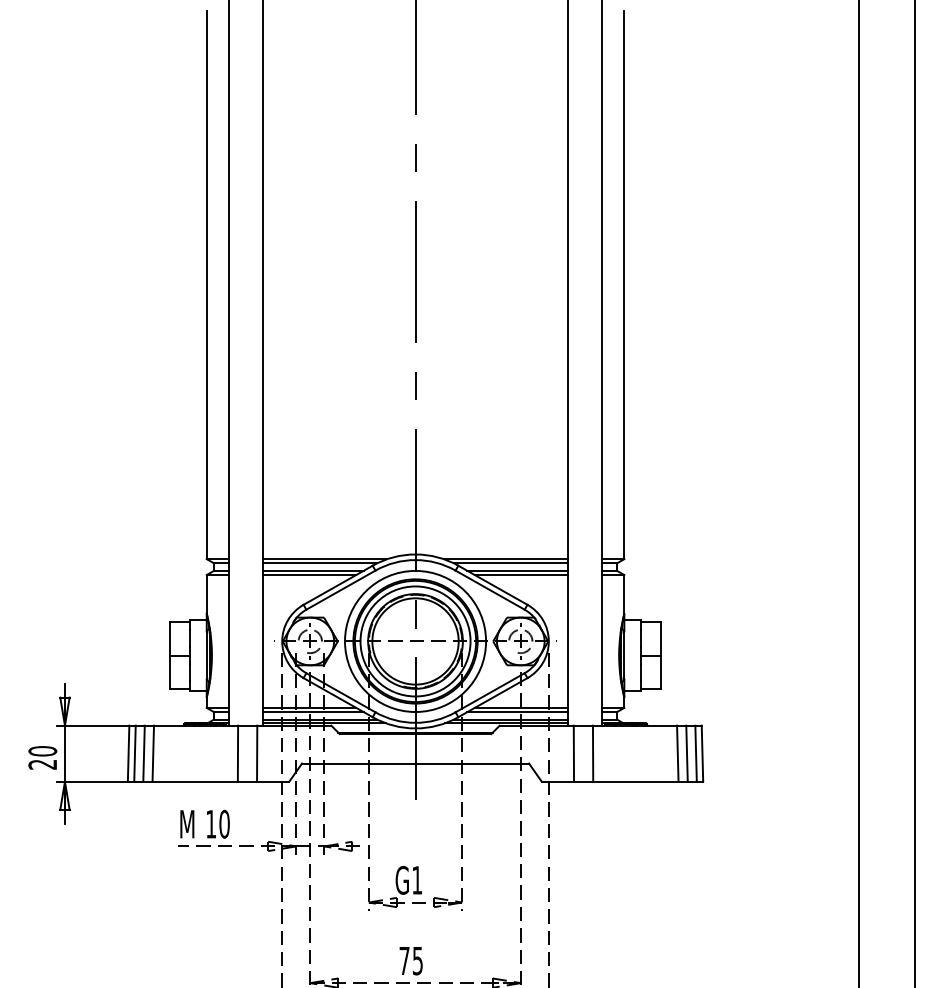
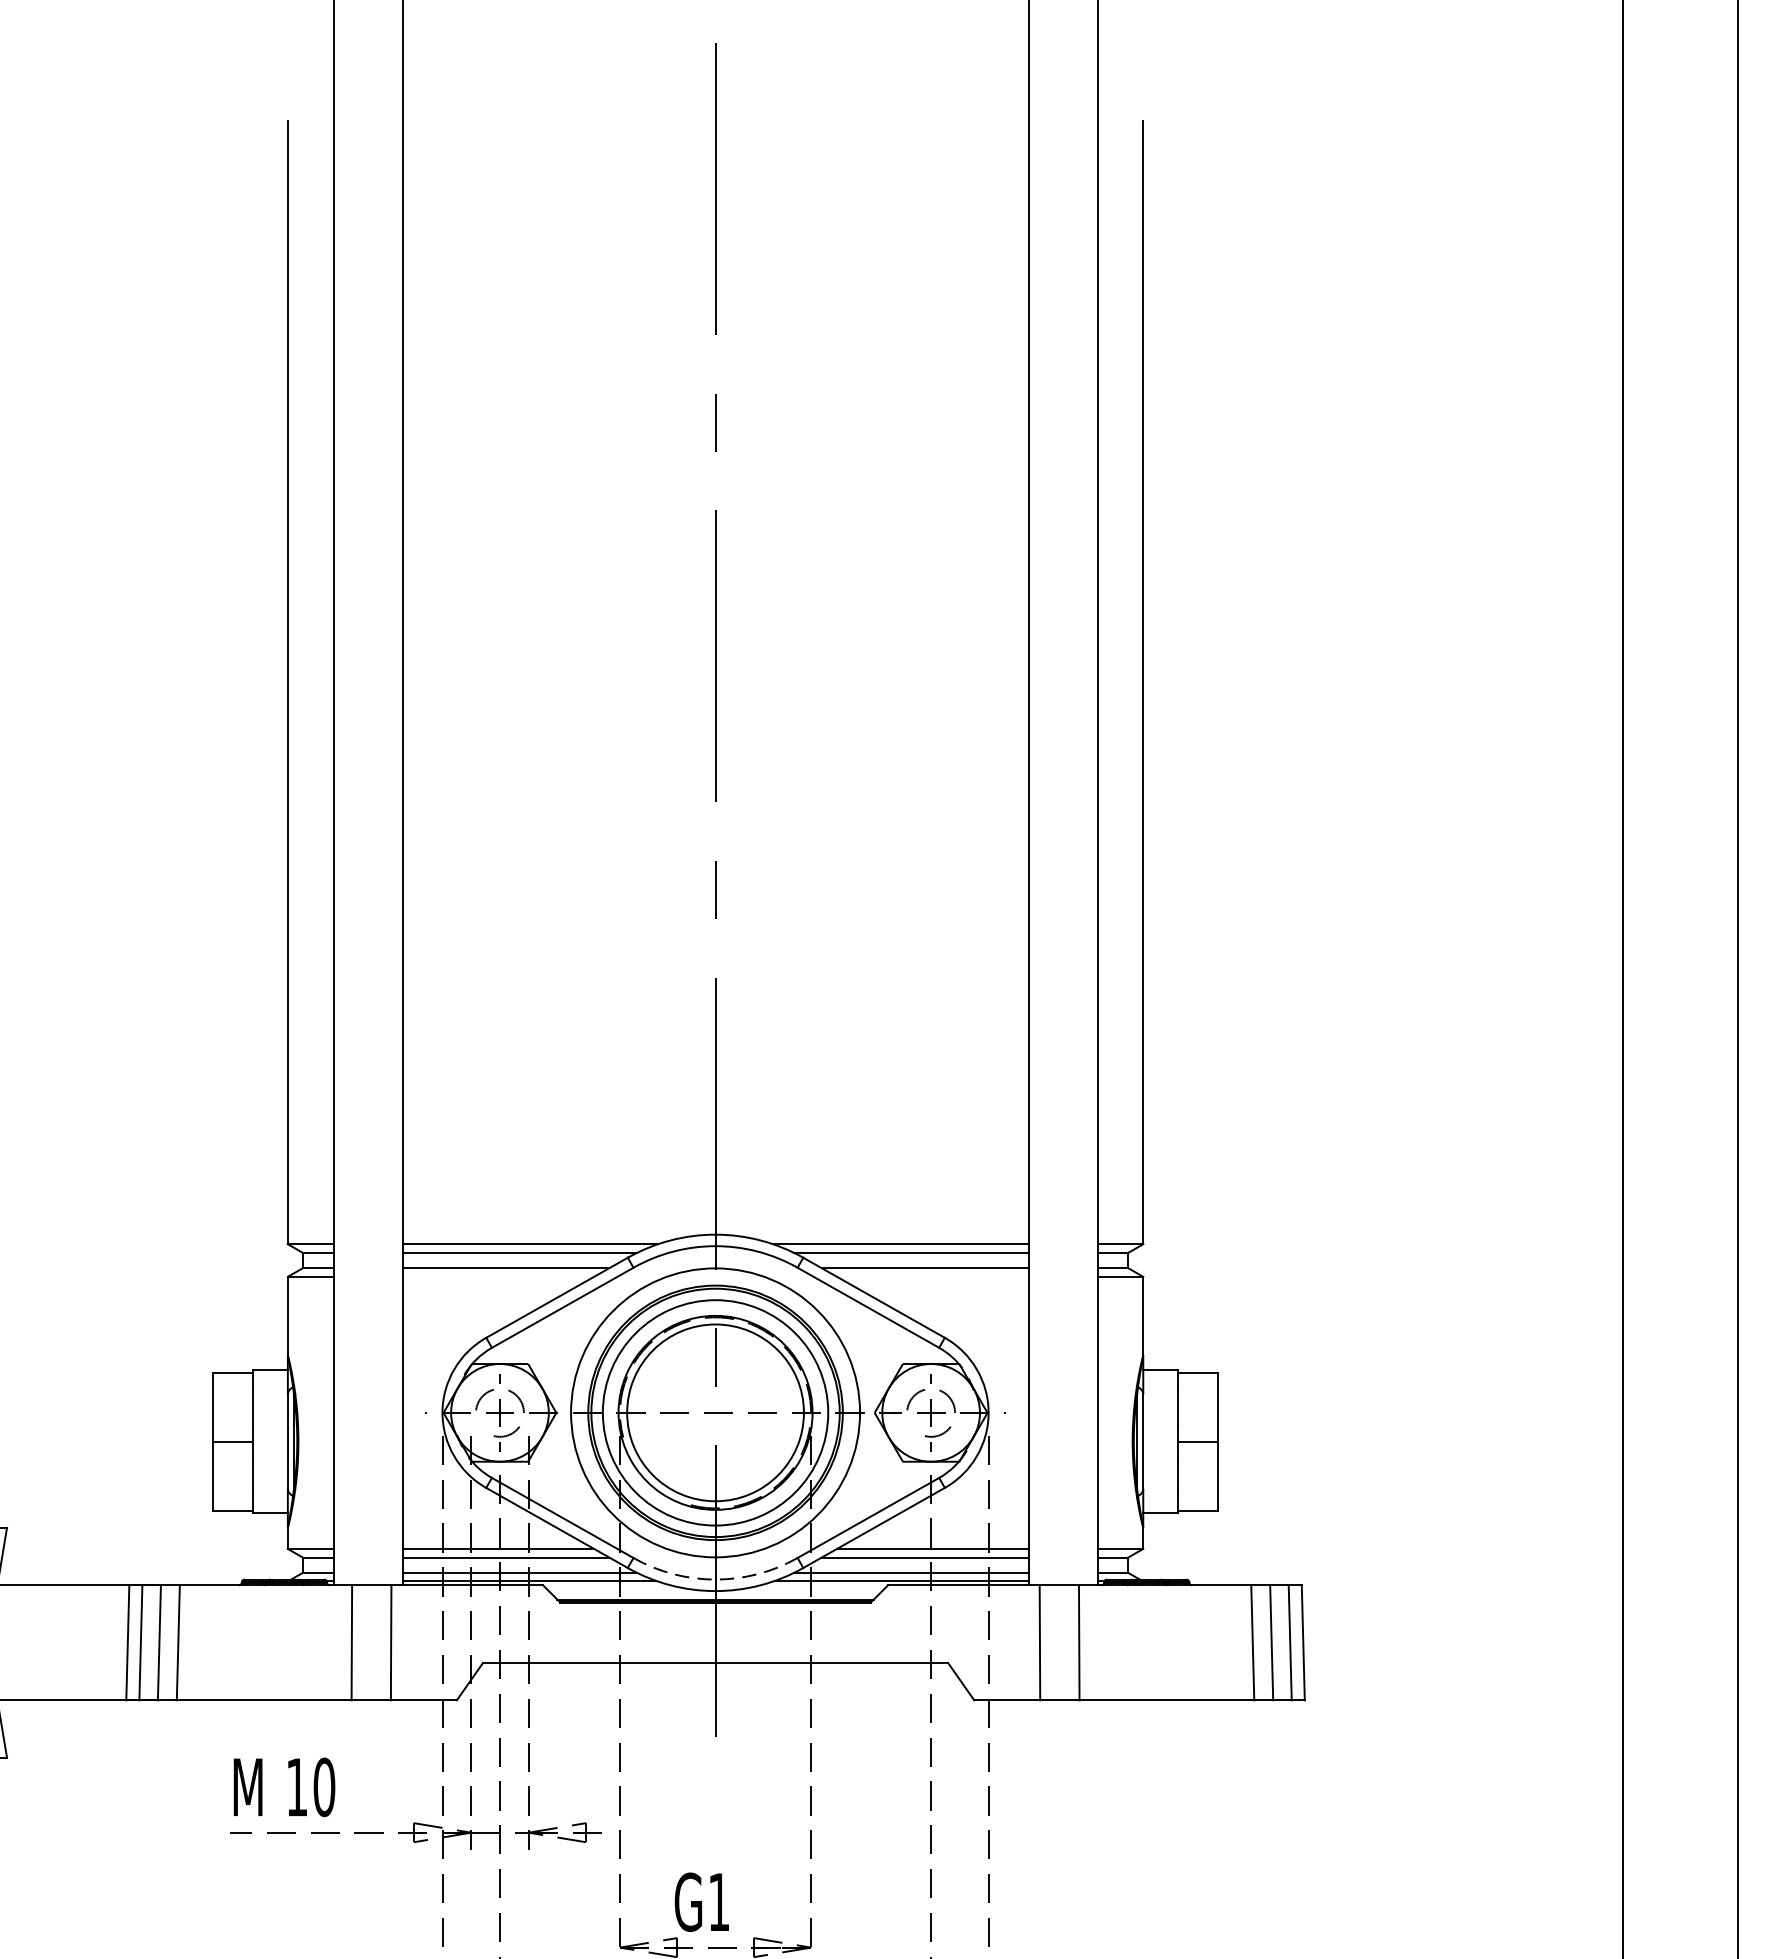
line: (309, 575) -> (498, 1277), removed
line: (521, 575) -> (932, 1277), removed
arc: (415, 722) -> (715, 1578), solid -> dashed

